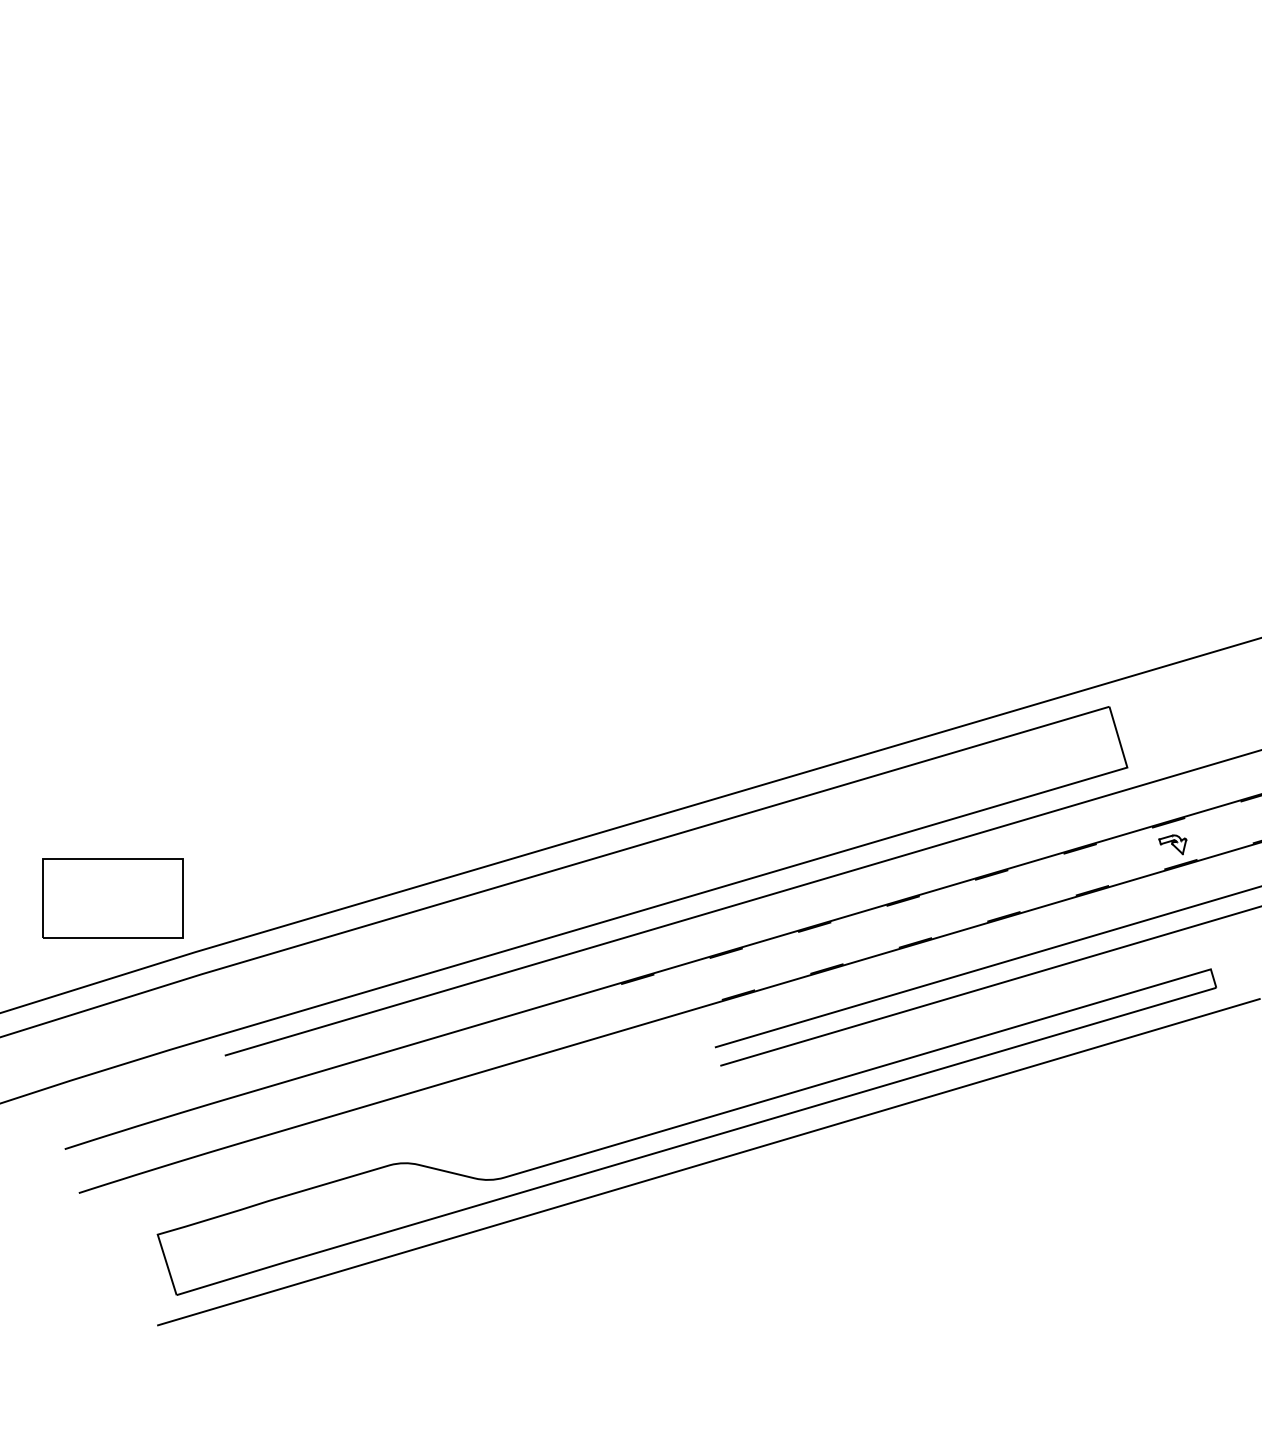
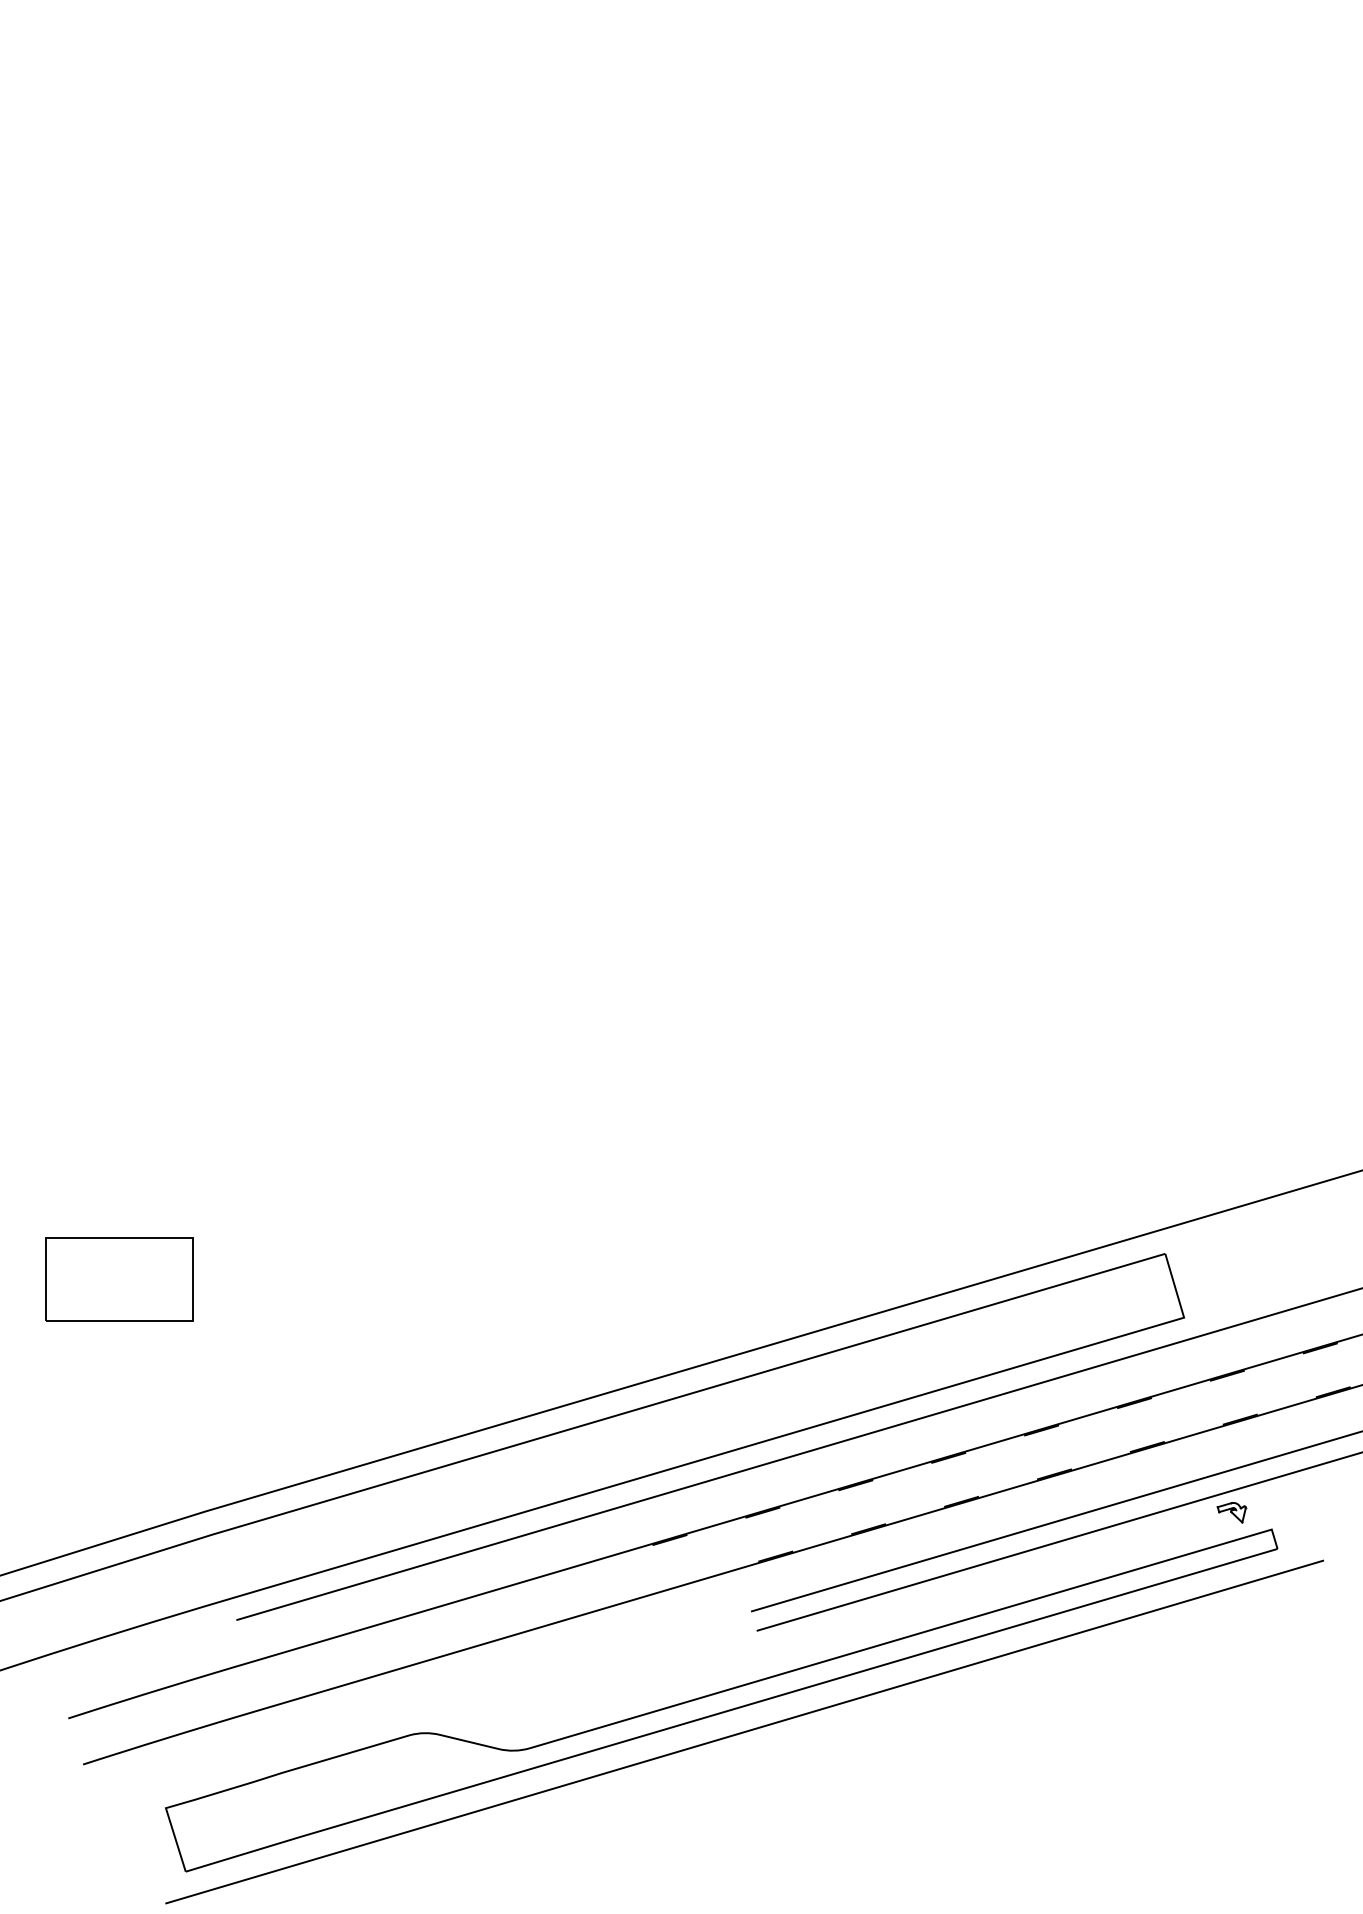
part: (1172, 844) -> (1231, 1512), moved
part: (113, 898) -> (119, 1279), moved

